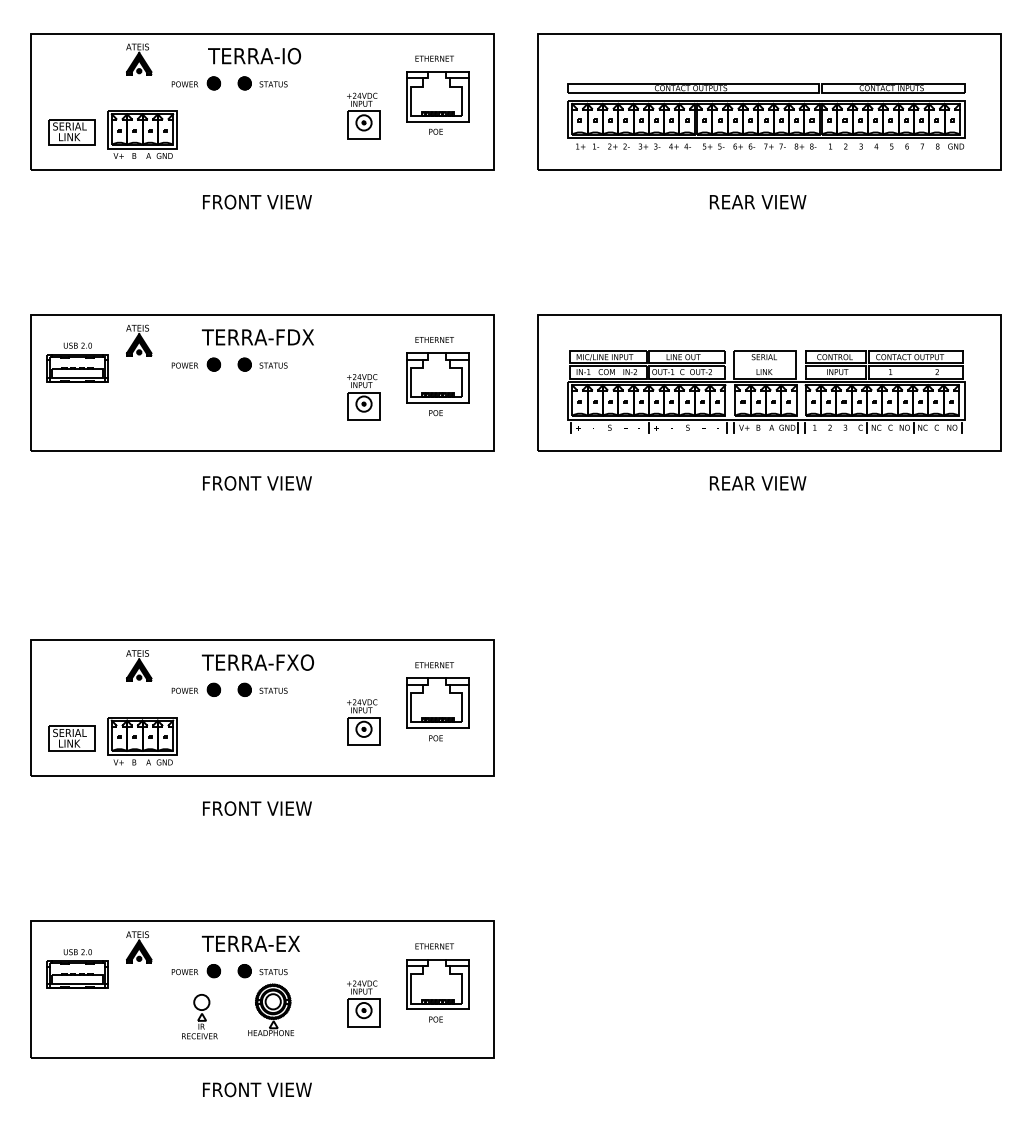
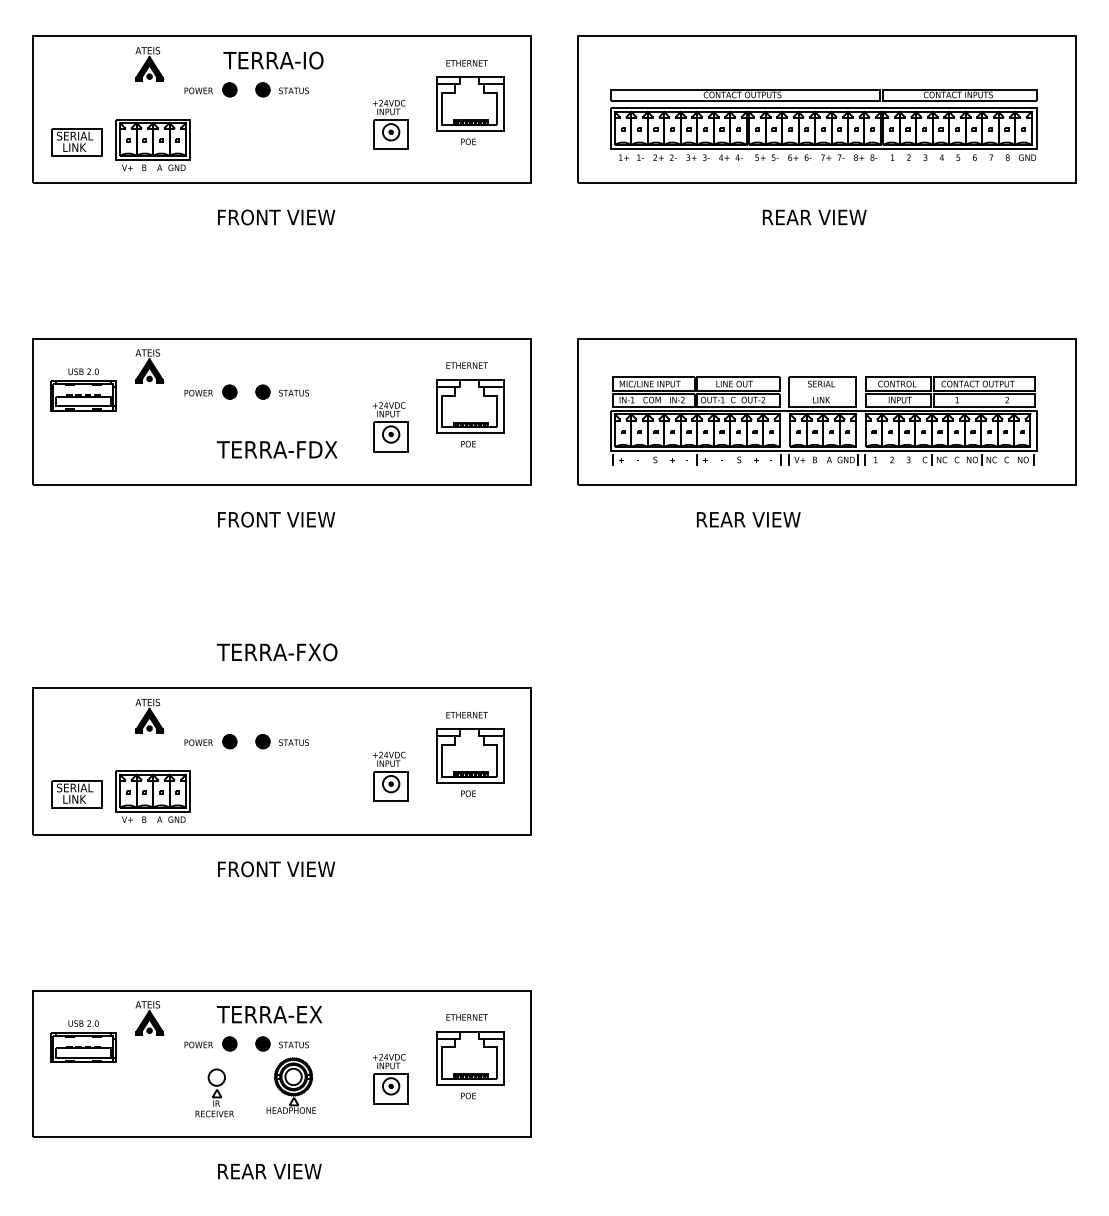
text: (258, 337) -> (277, 449), moved
text: (757, 483) -> (748, 519), moved
text: (258, 662) -> (277, 652), moved
text: (258, 1089) -> (277, 1171), FRONT VIEW -> REAR VIEW

